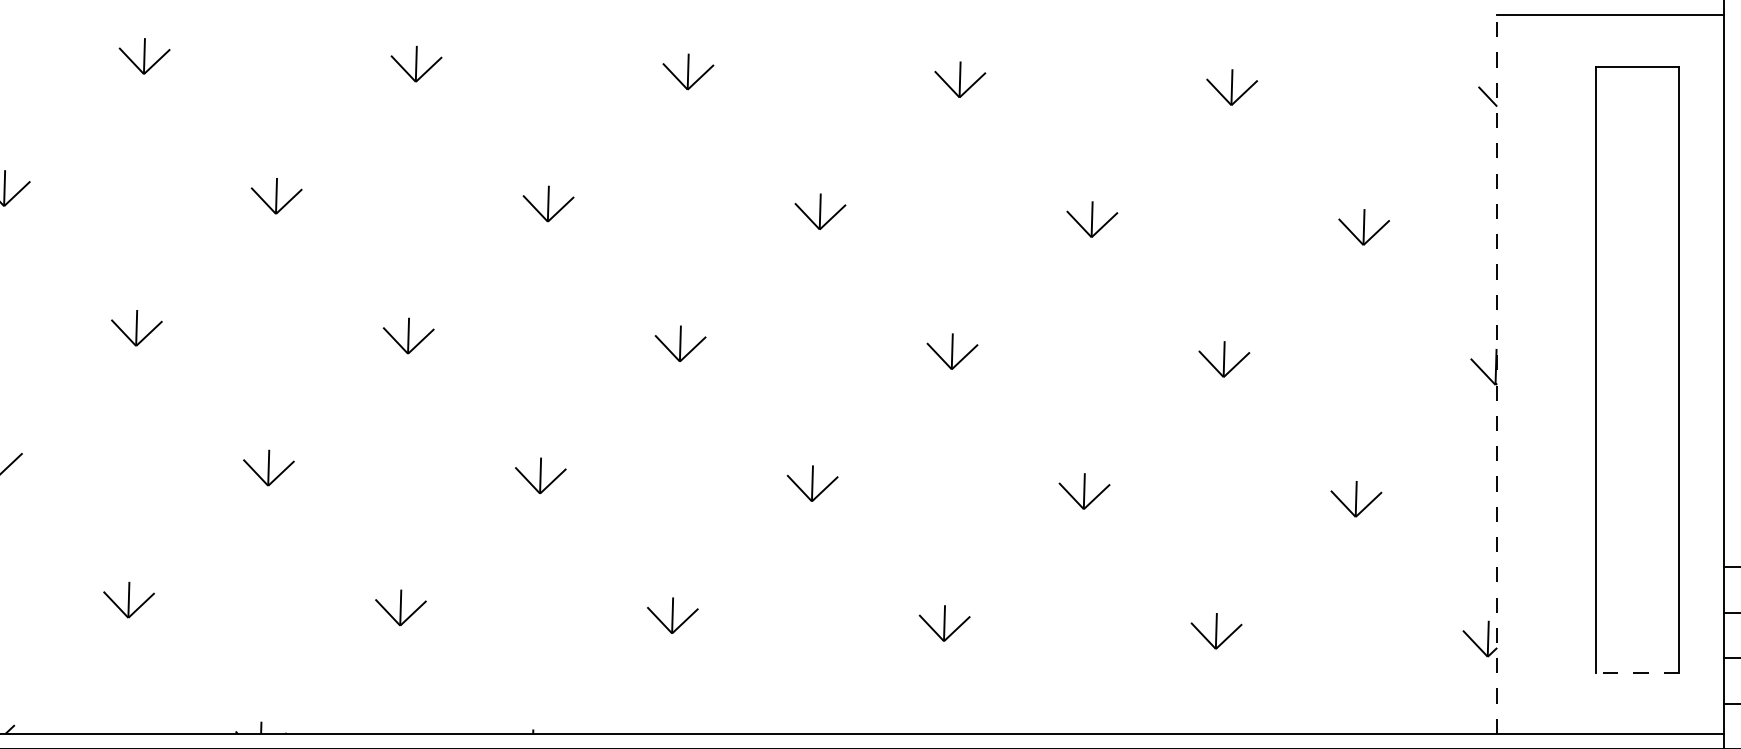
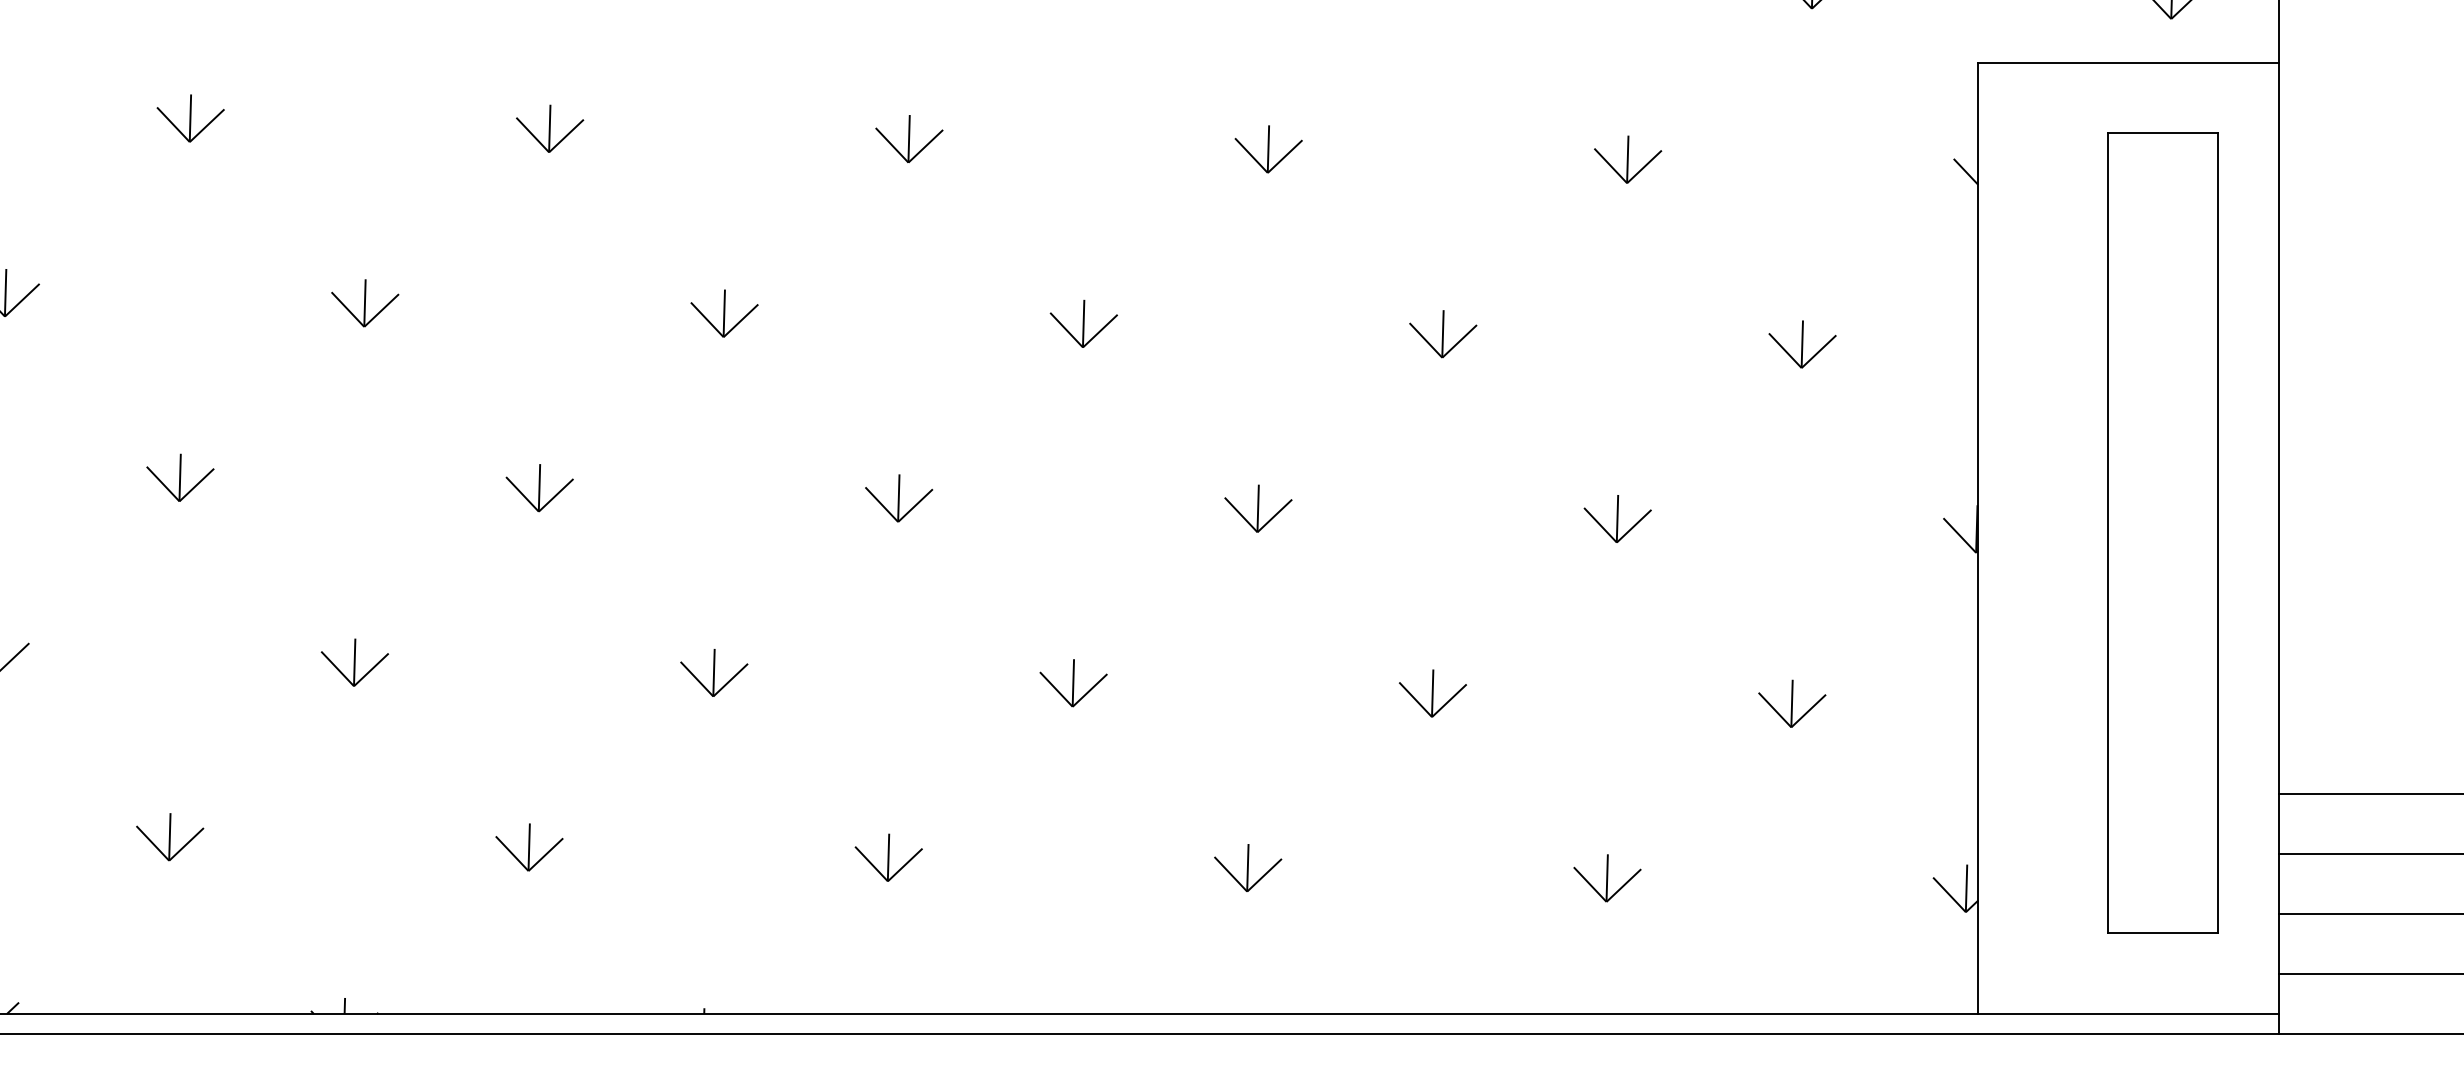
line: (1497, 374) -> (1978, 538), dashed -> solid
line: (1636, 672) -> (2162, 933), dashed -> solid

